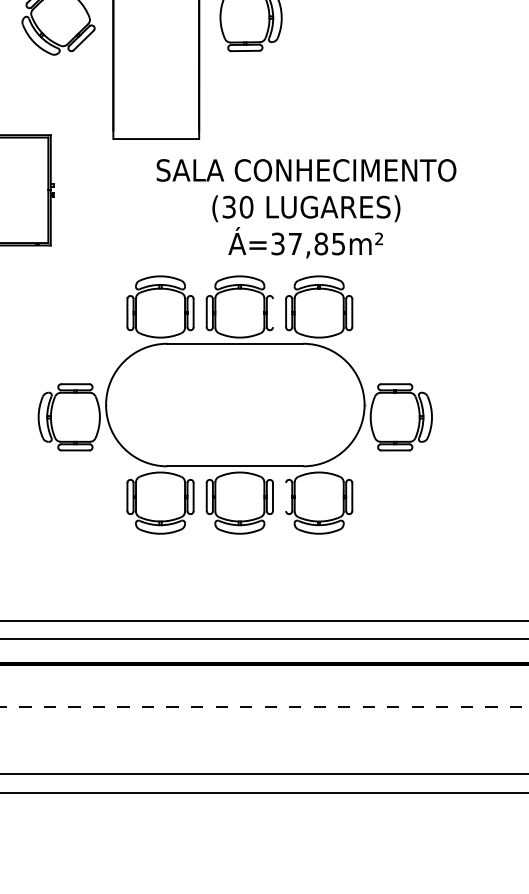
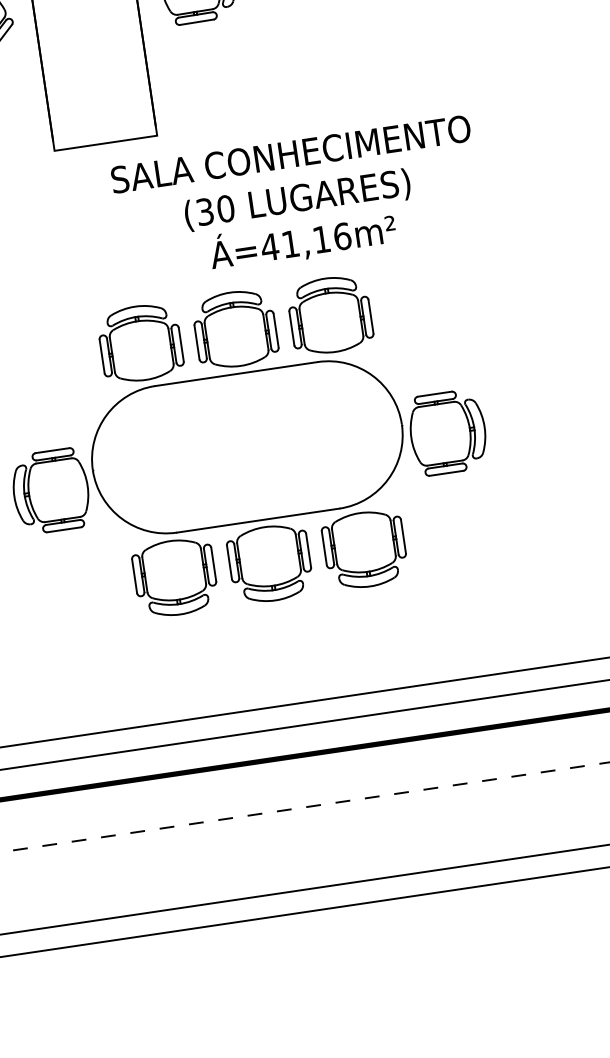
text: (307, 243) -> (305, 241), Á=37,85m² -> Á=41,16m²
line: (272, 313) -> (275, 331), added
line: (286, 496) -> (324, 547), added

